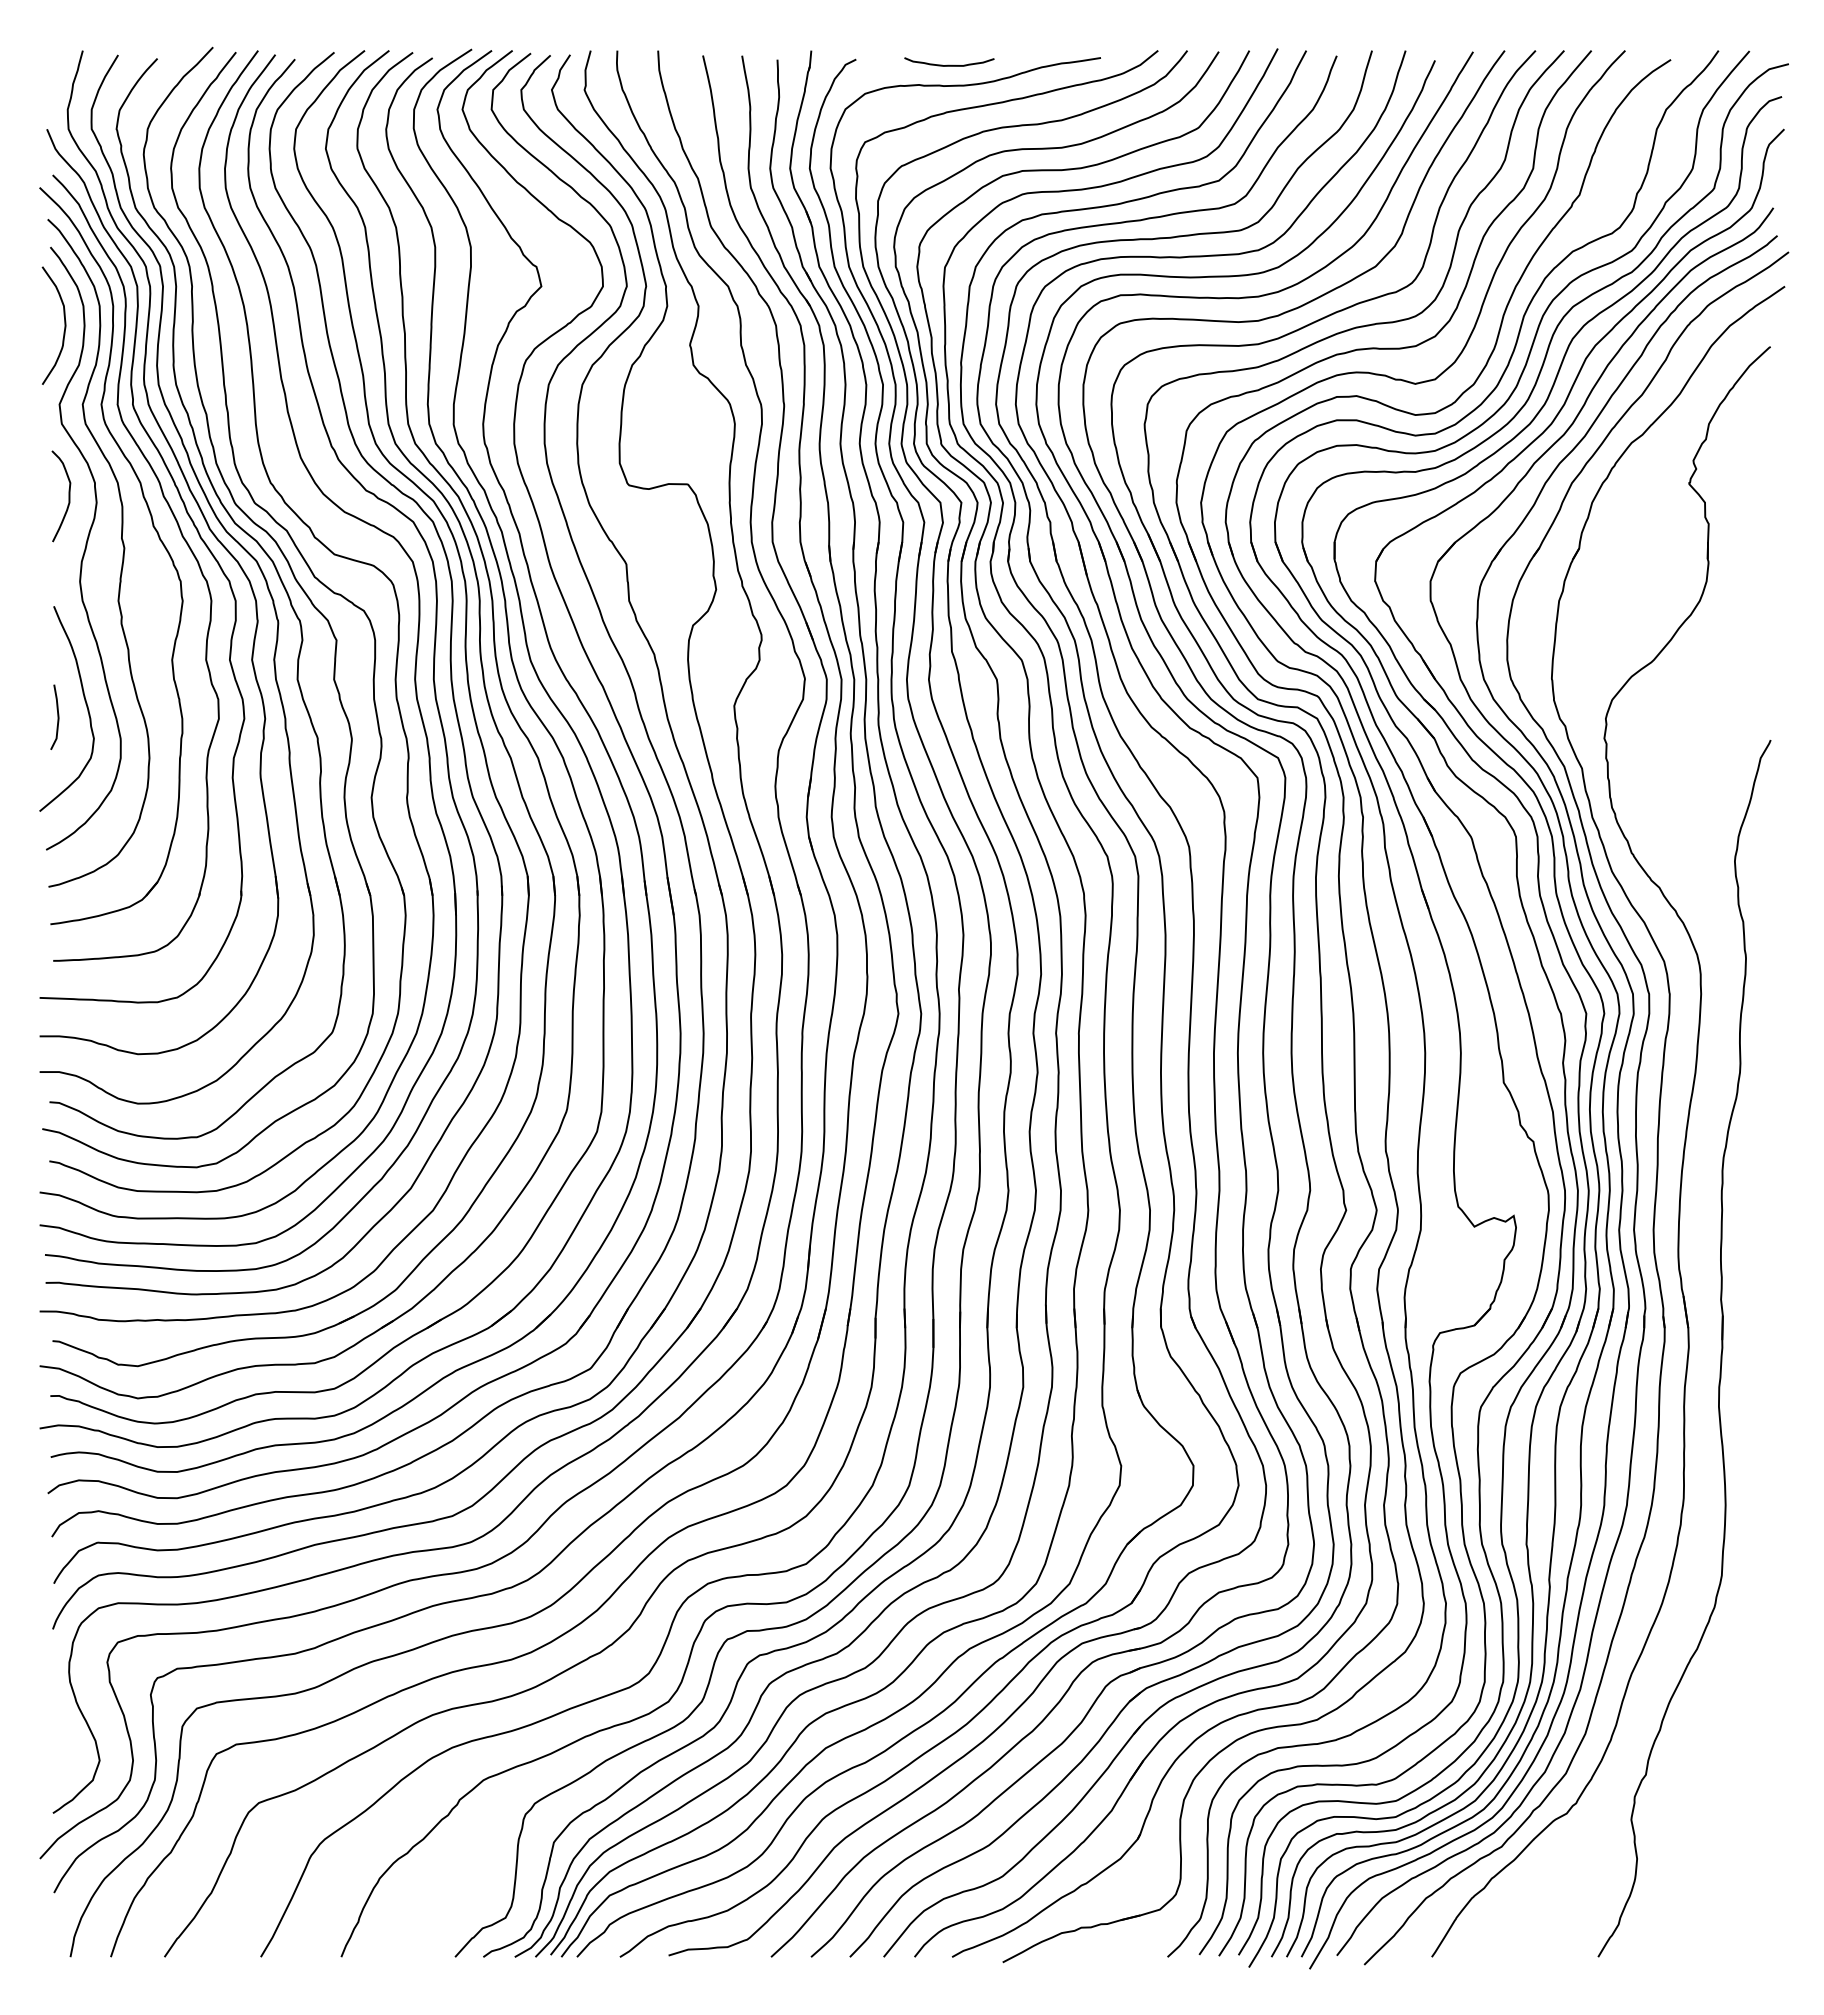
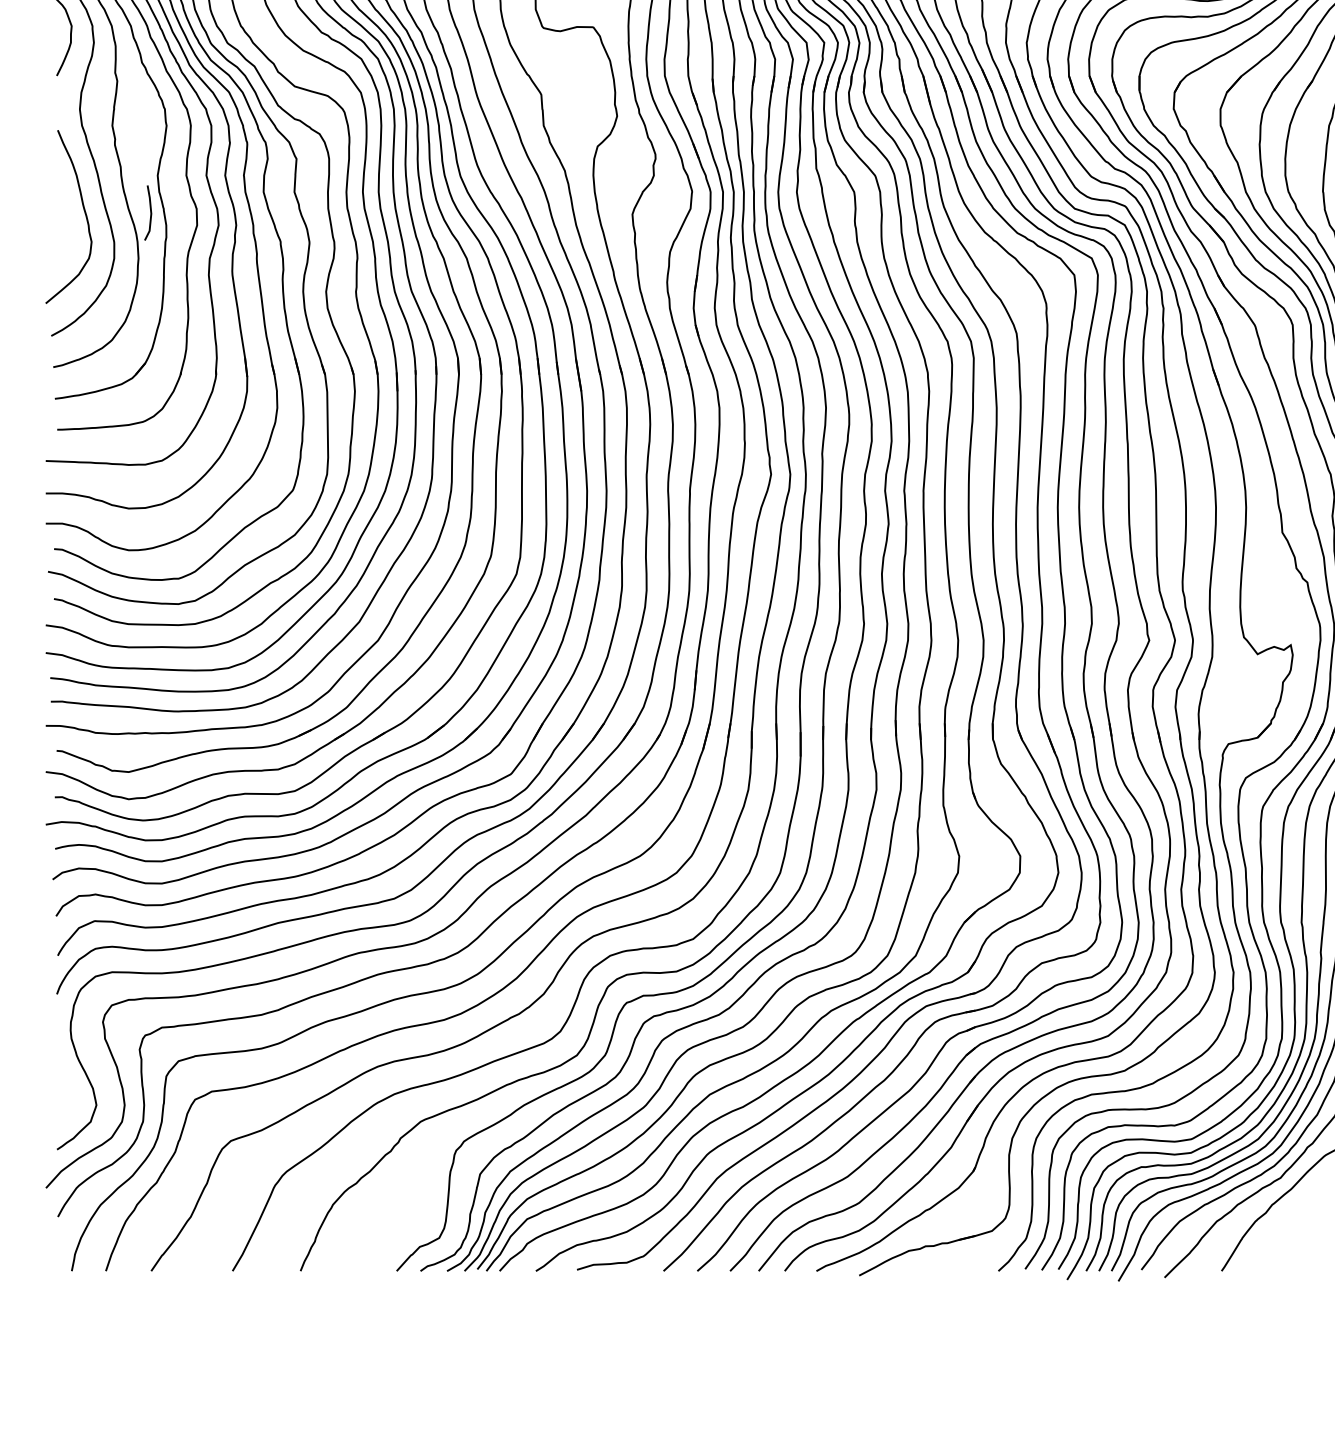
line: (57, 716) -> (150, 212), moved

